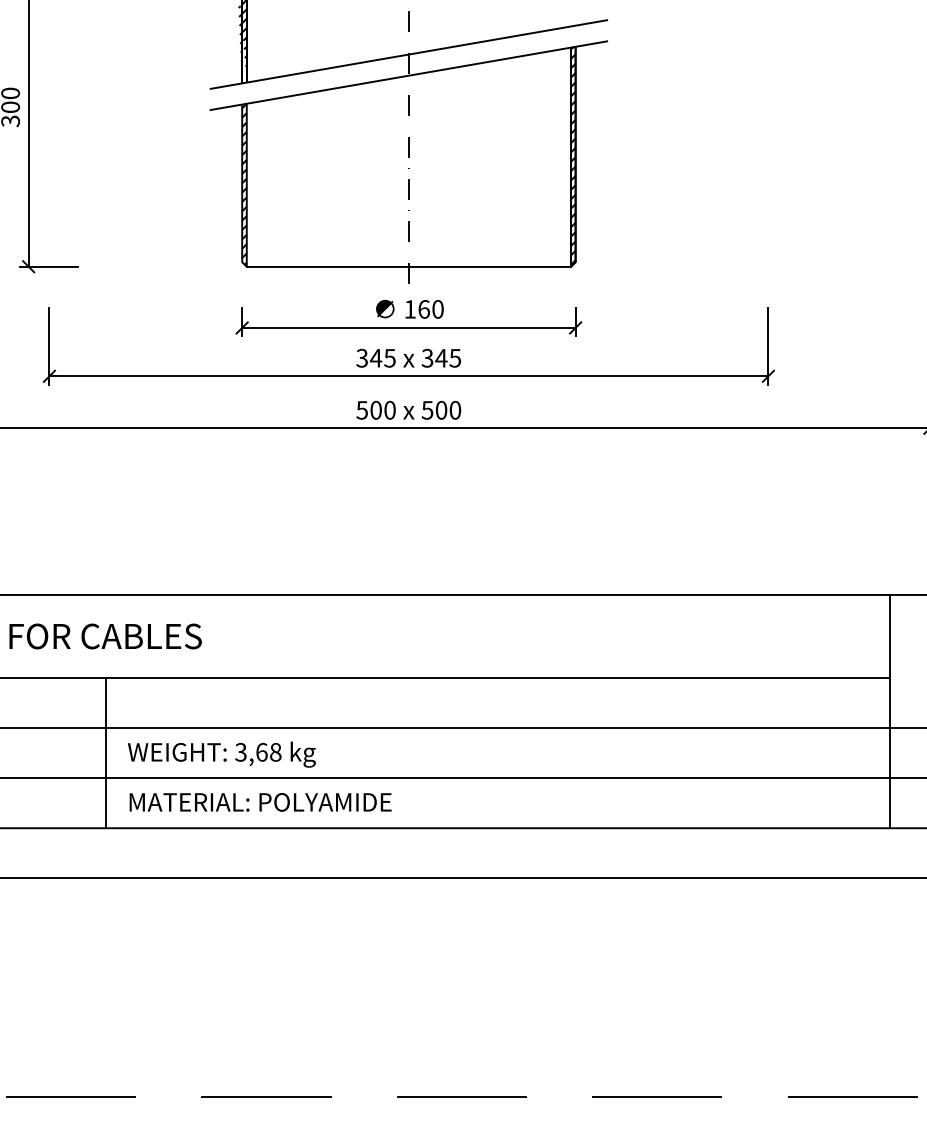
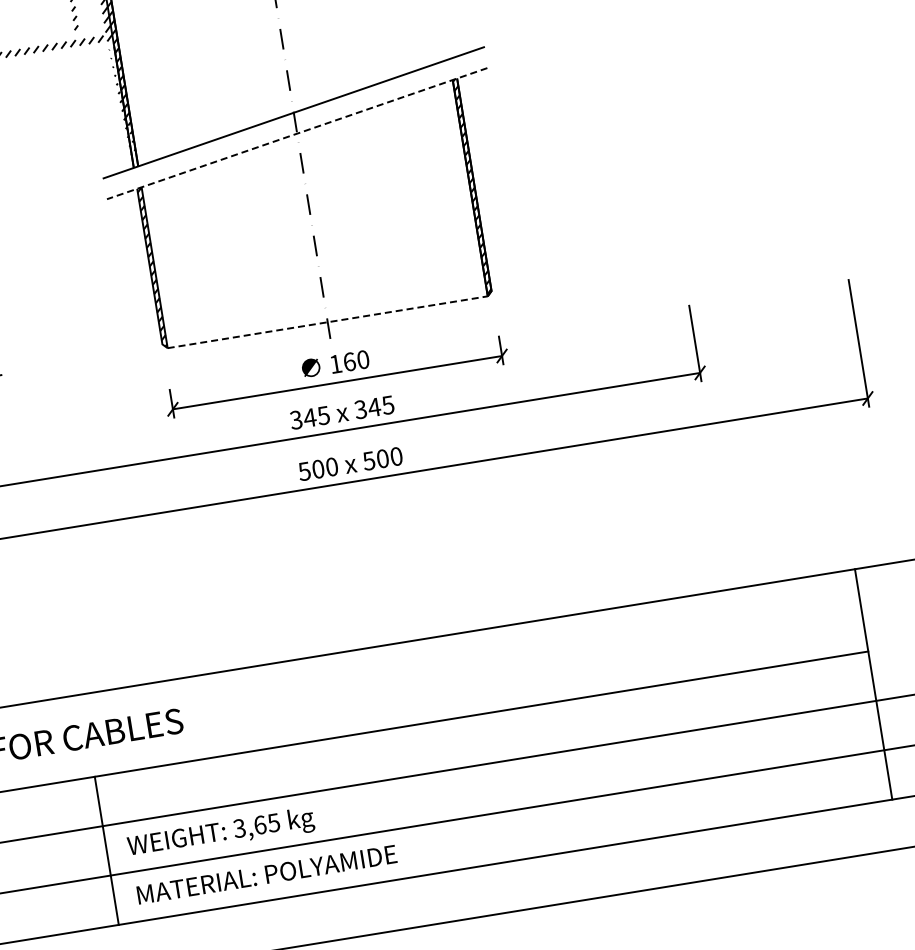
line: (408, 75) -> (296, 133), solid -> dashed
line: (409, 266) -> (328, 321), solid -> dashed
text: (275, 752) -> (273, 823), 3,68 -> 3,65

